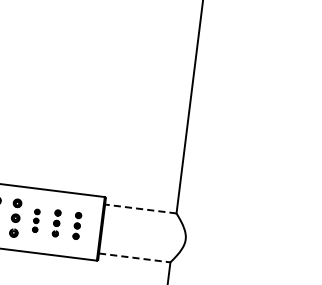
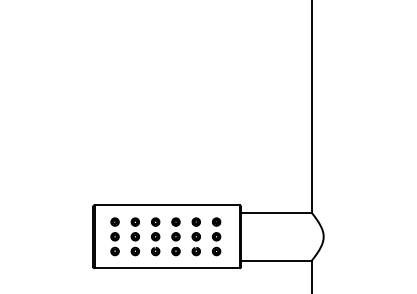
line: (140, 208) -> (275, 212), dashed -> solid
part: (35, 220) -> (175, 236), size x1.67
part: (56, 222) -> (195, 236), size x1.43
part: (77, 225) -> (216, 236), size x1.43
line: (134, 257) -> (276, 260), dashed -> solid

